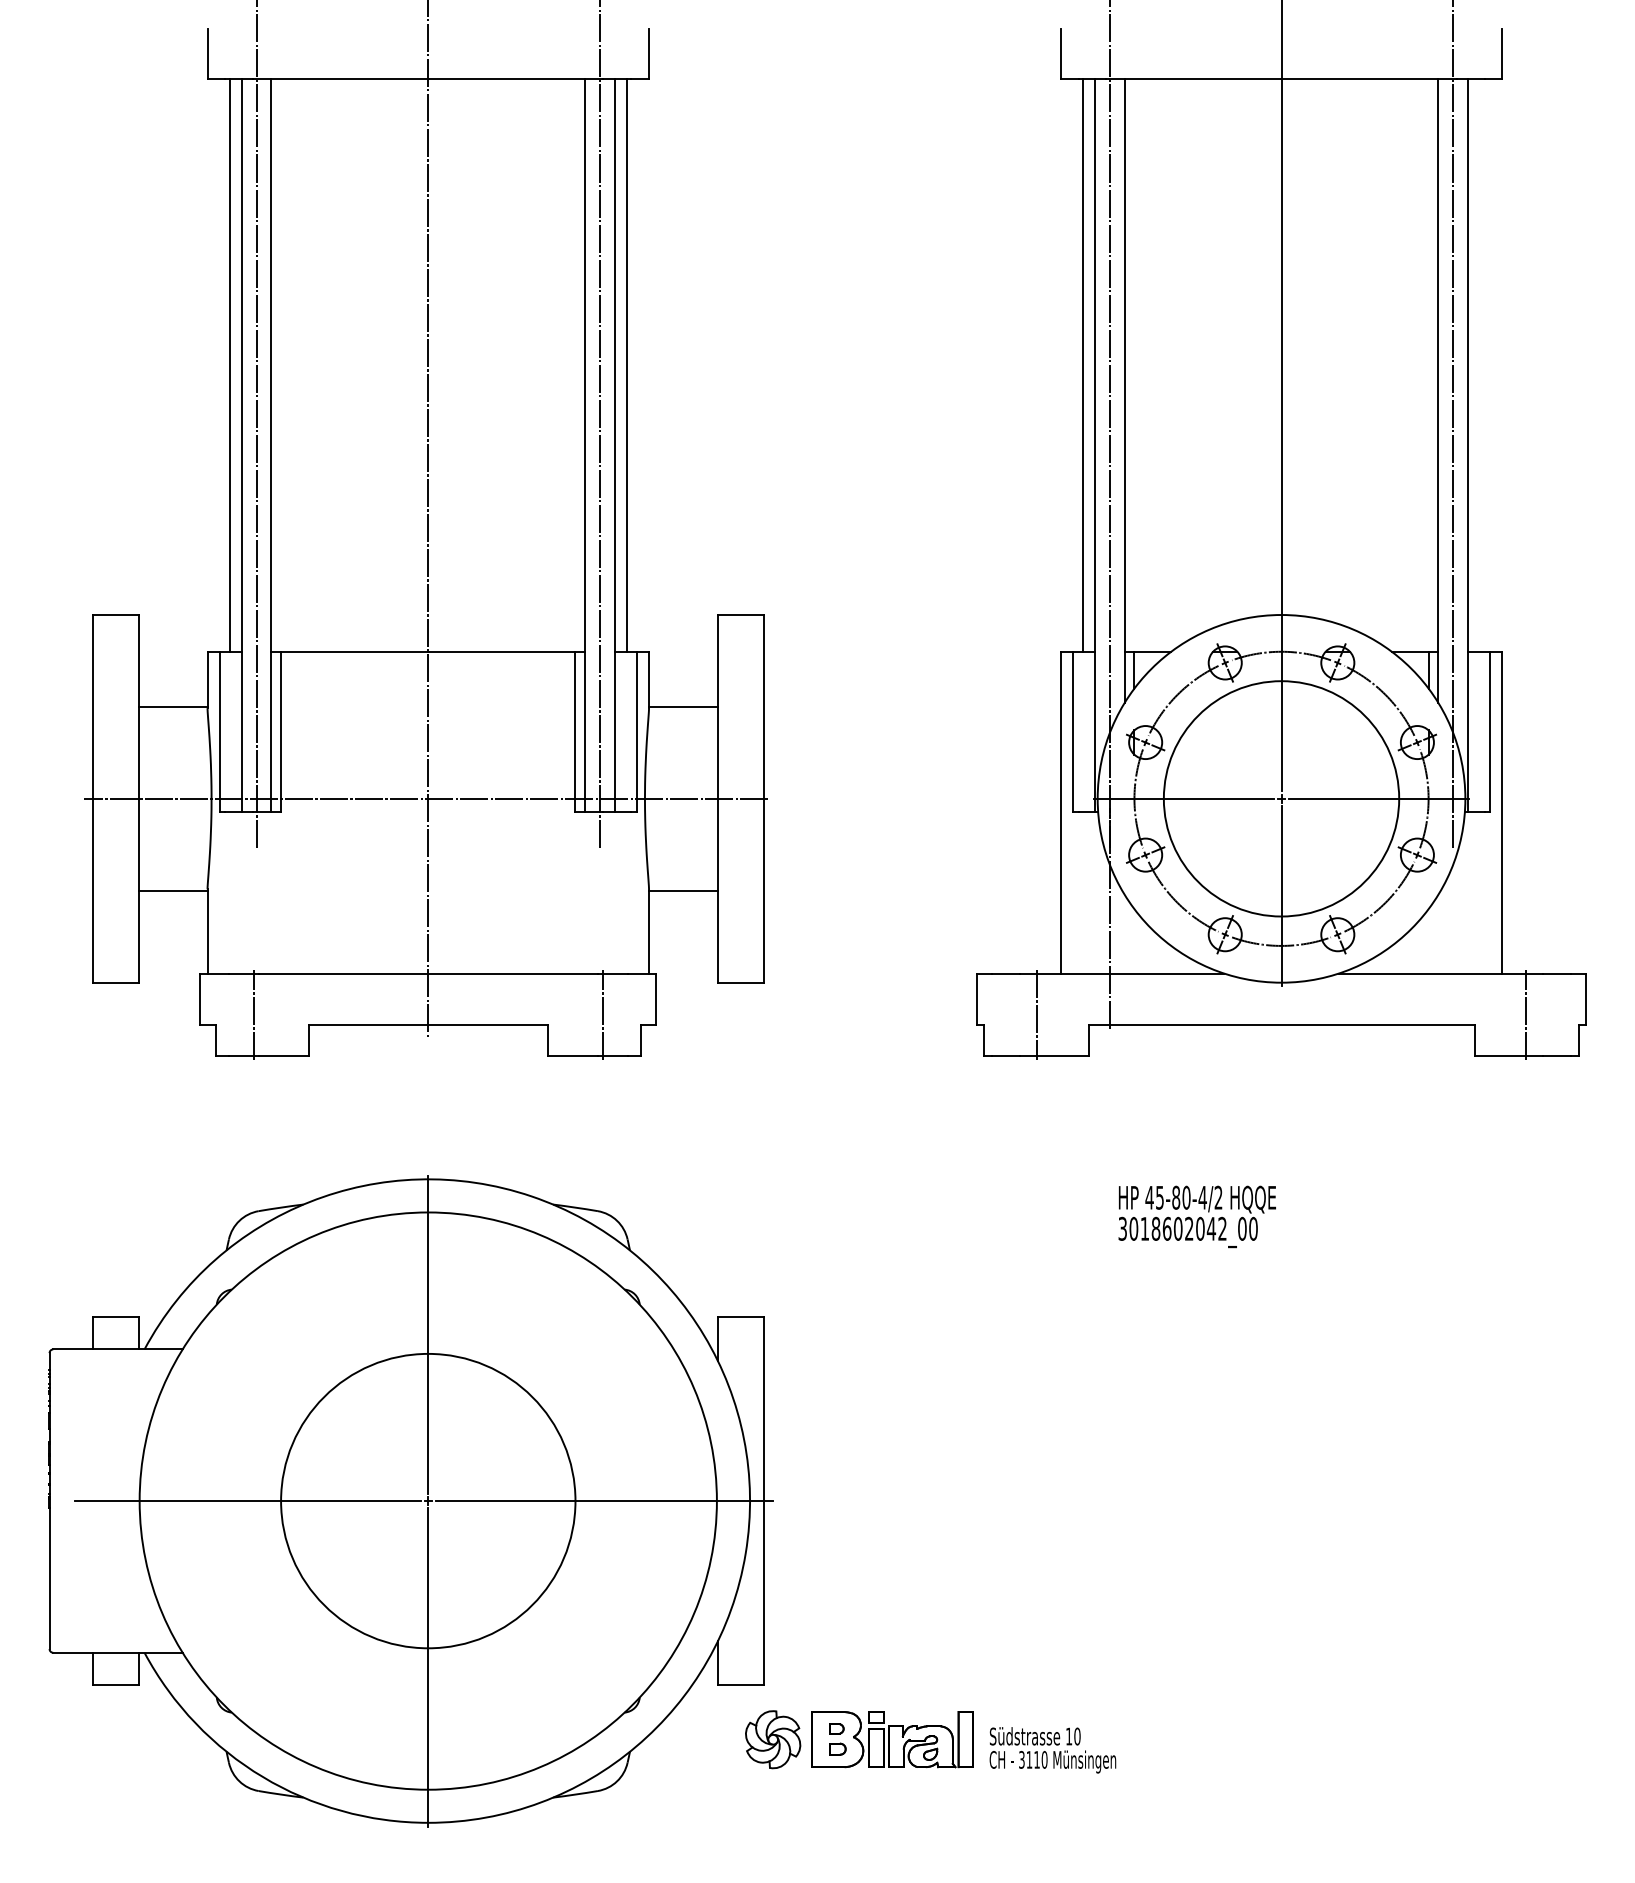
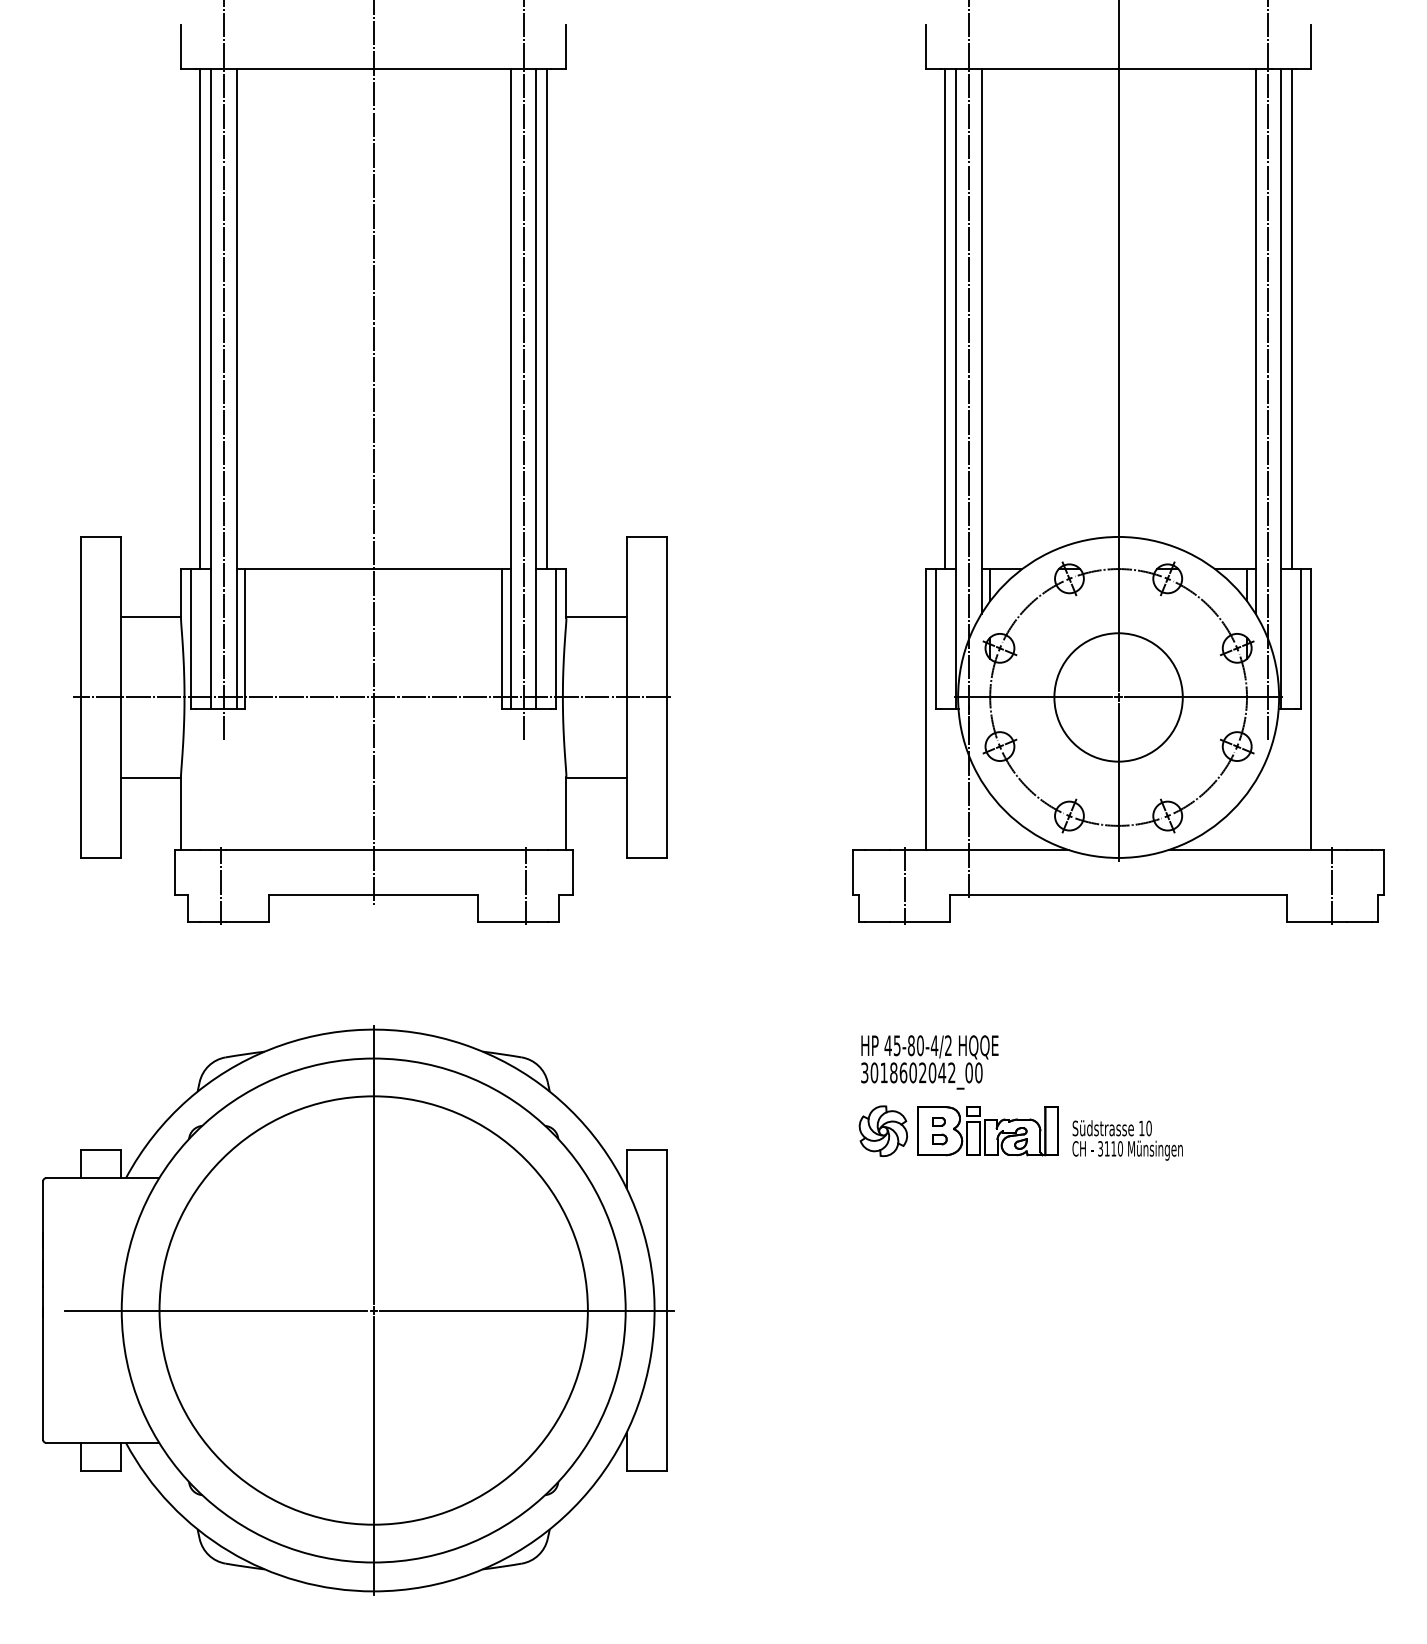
line: (1480, 365) -> (1292, 319), added
circle: (1281, 798) -> (1118, 697), size x0.62
text: (1196, 1216) -> (929, 1062), moved
circle: (427, 1500) -> (373, 1310), size x1.67
part: (930, 1741) -> (1020, 1132), moved

